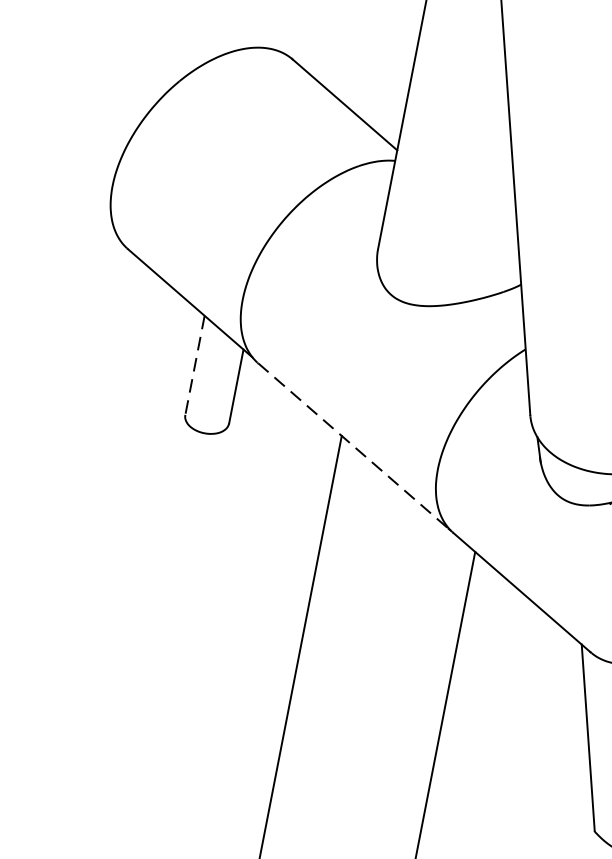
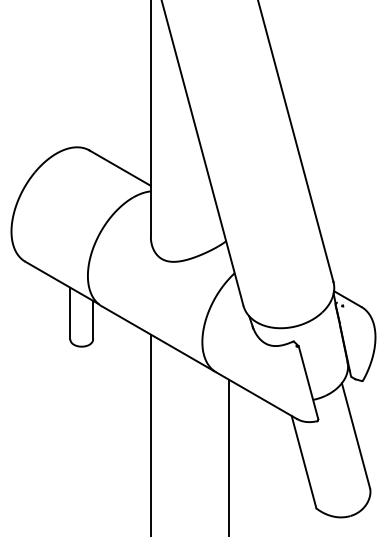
line: (195, 365) -> (70, 313), dashed -> solid
line: (353, 445) -> (157, 338), dashed -> solid

